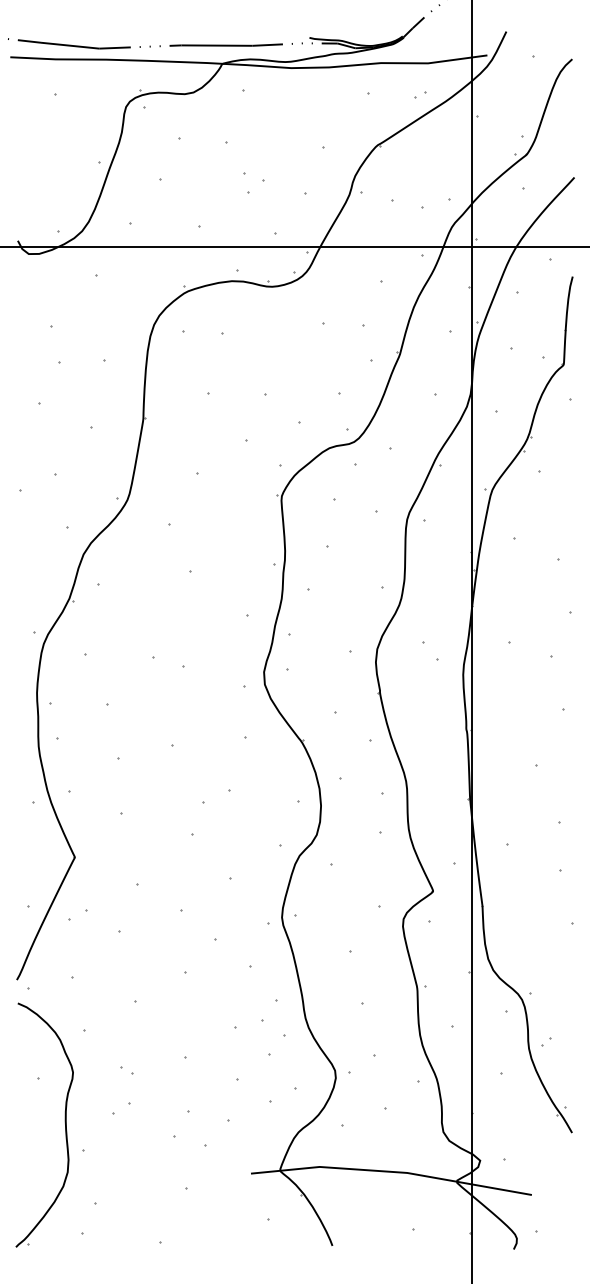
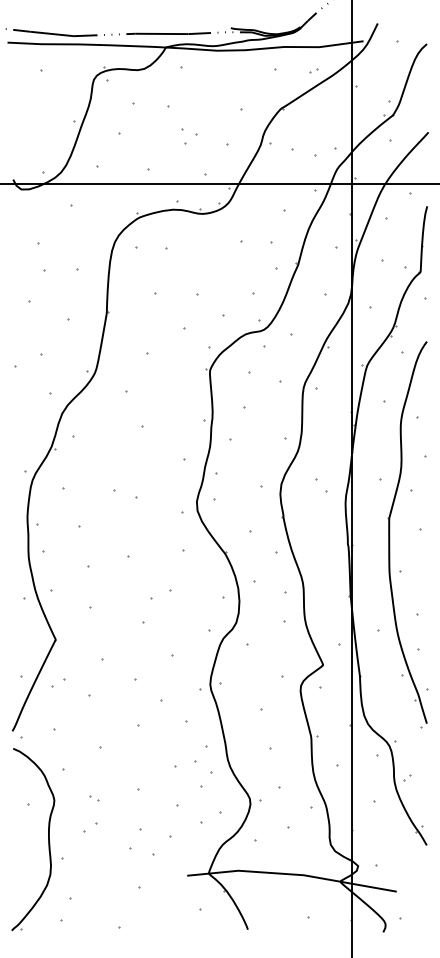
part: (523, 716) -> (390, 534), added

